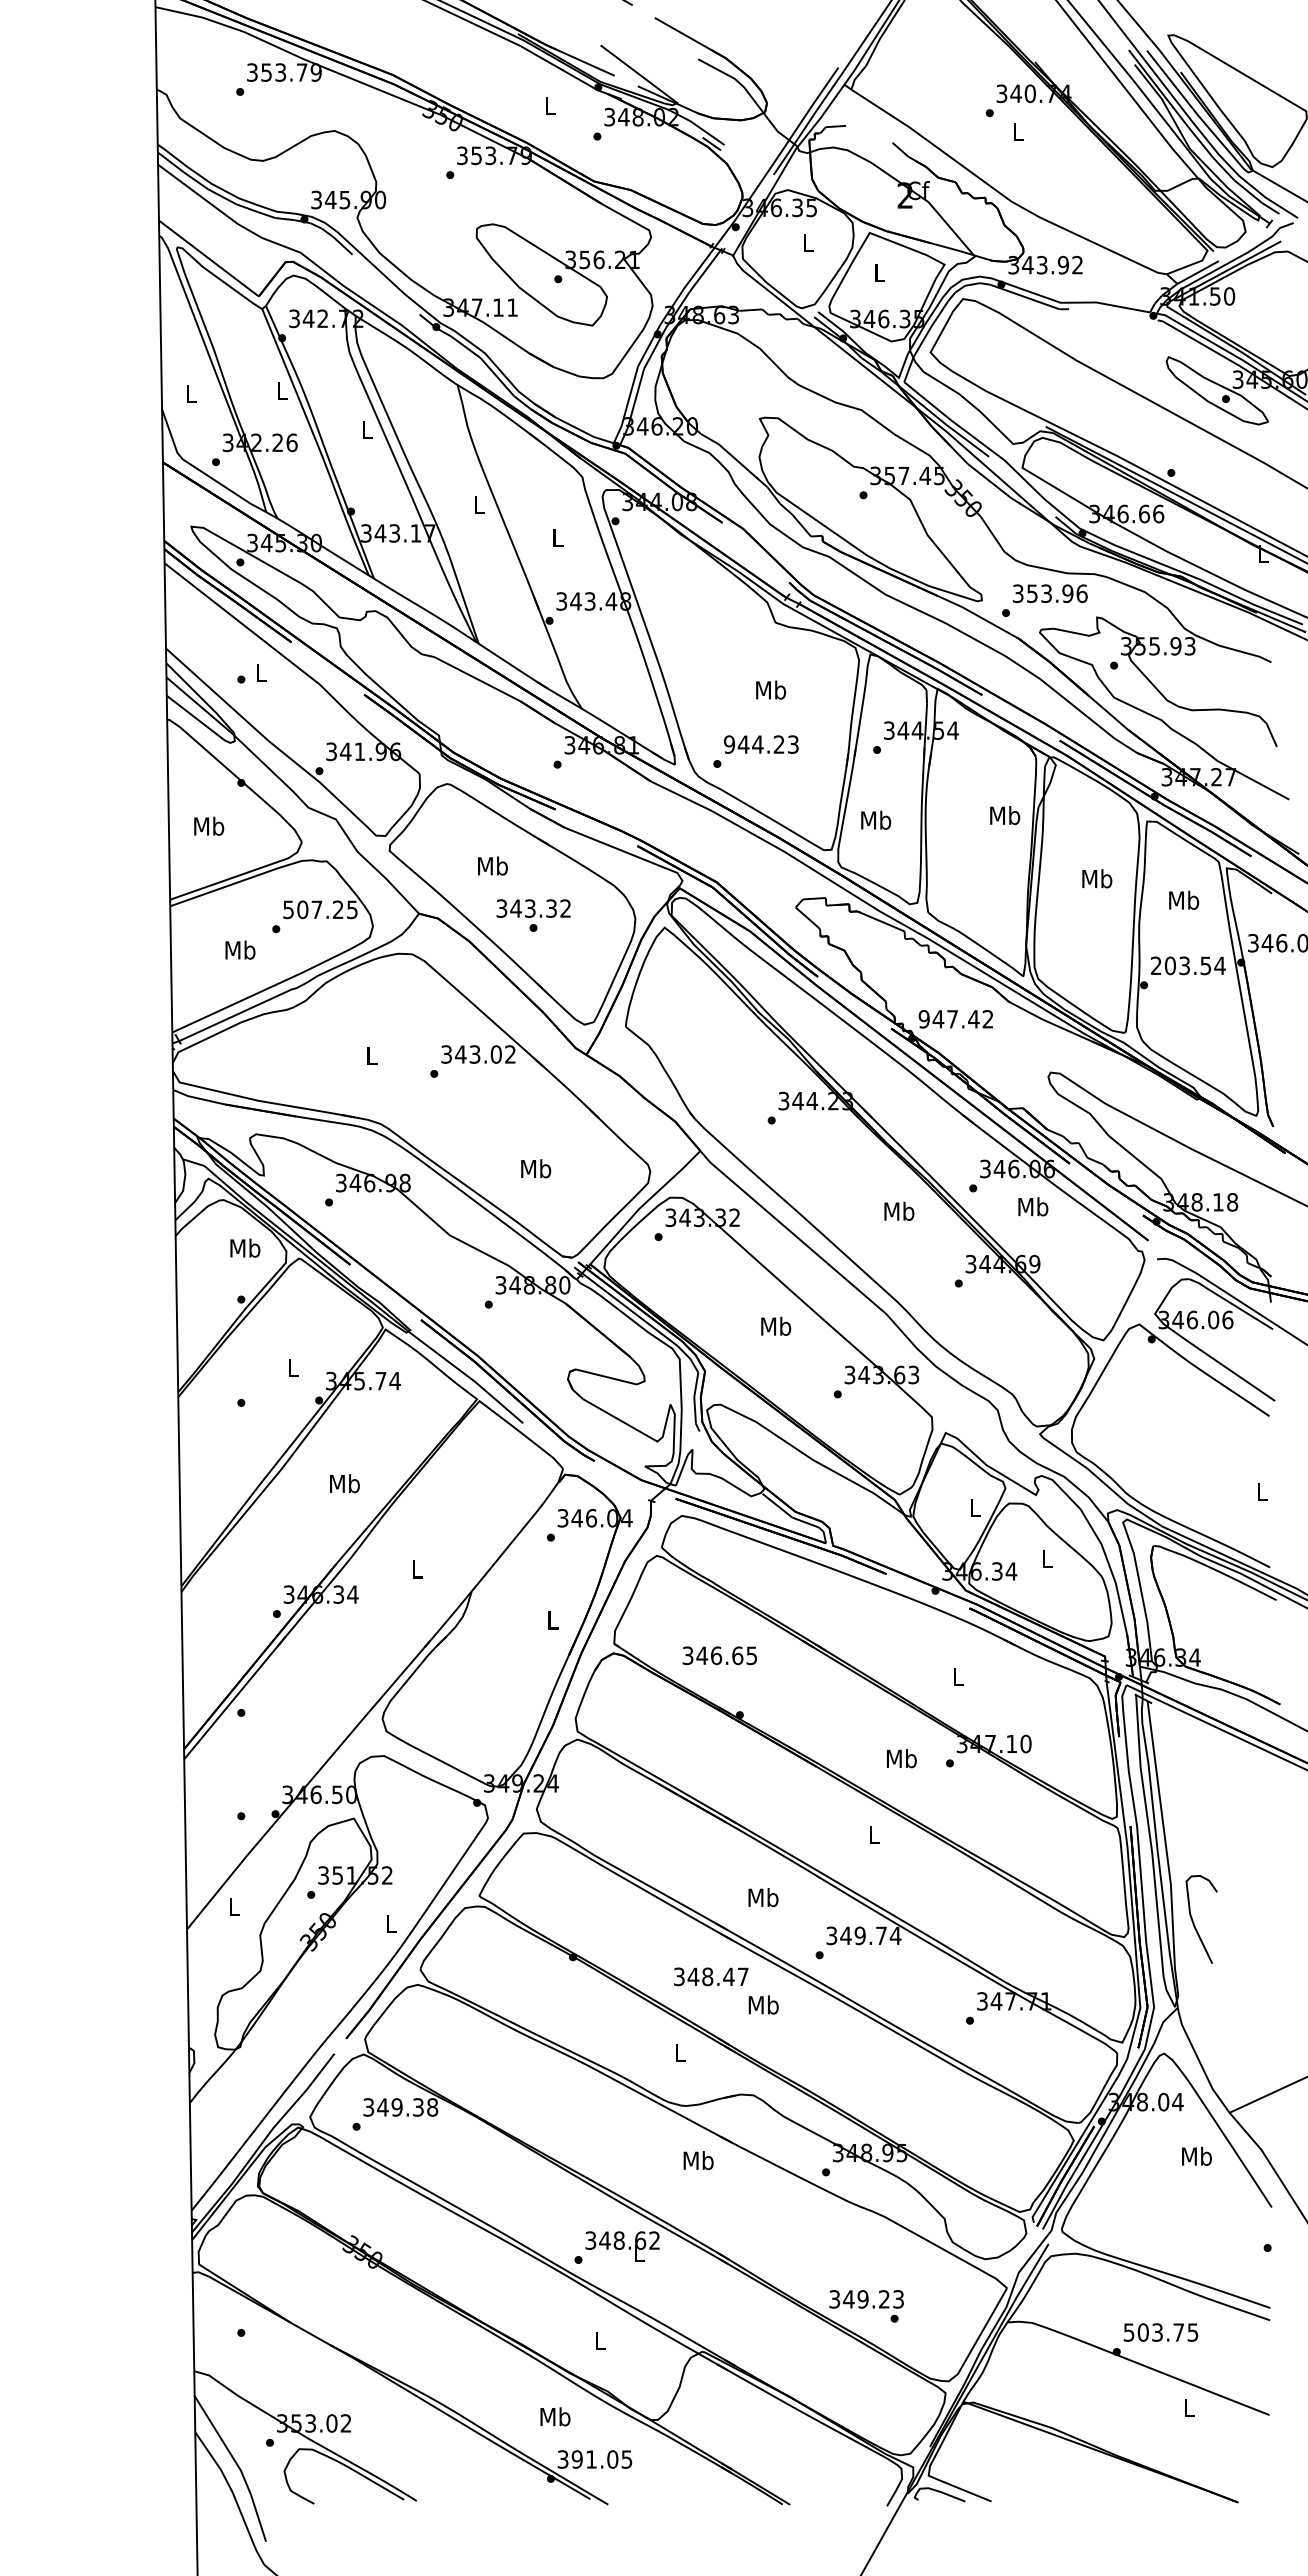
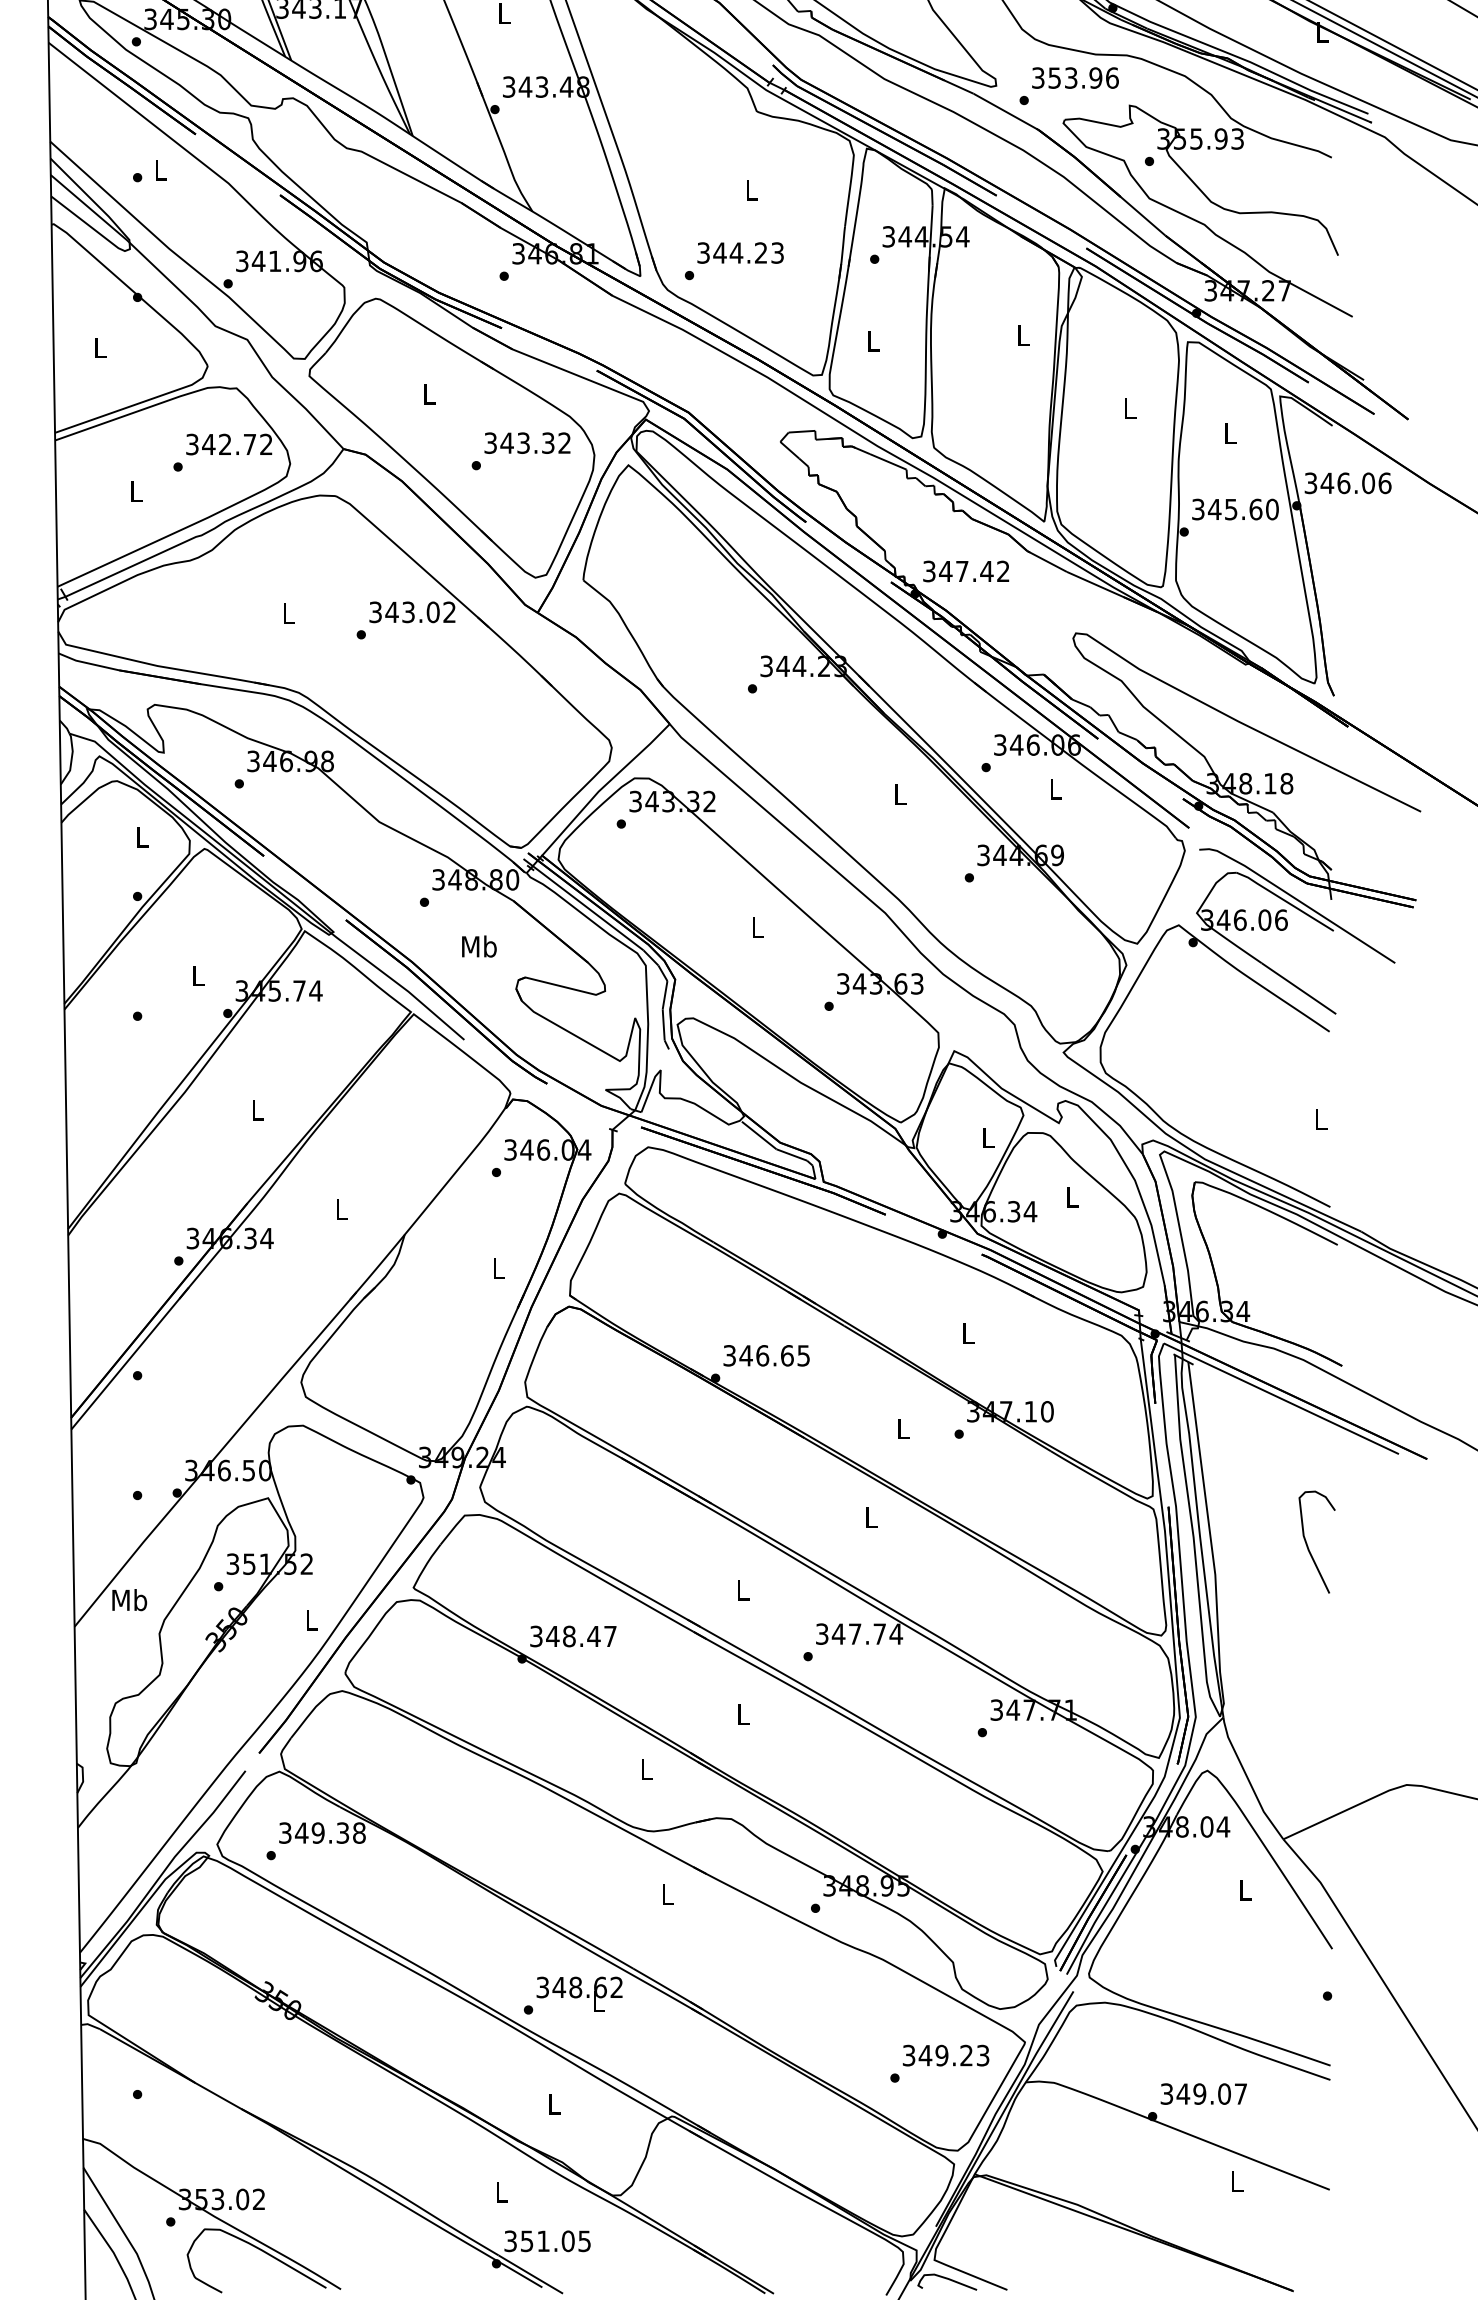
text: (771, 689) -> (752, 189), Mb -> L
text: (729, 744) -> (703, 252), 944.23 -> 344.23
text: (1005, 815) -> (1023, 335), Mb -> L
text: (876, 819) -> (874, 339), Mb -> L
text: (209, 825) -> (100, 346), Mb -> L
text: (492, 865) -> (428, 393), Mb -> L
text: (1097, 878) -> (1130, 408), Mb -> L
text: (1184, 899) -> (1231, 432), Mb -> L
text: (533, 908) -> (527, 443), moved
text: (320, 909) -> (229, 444), 507.25 -> 342.72
text: (240, 949) -> (136, 490), Mb -> L
text: (1187, 965) -> (1234, 509), 203.54 -> 345.60
text: (923, 1019) -> (928, 571), 947.42 -> 347.42
text: (536, 1168) -> (479, 946), moved
text: (1033, 1206) -> (1056, 788), Mb -> L
text: (899, 1210) -> (900, 793), Mb -> L
text: (245, 1247) -> (142, 836), Mb -> L
text: (776, 1325) -> (758, 926), Mb -> L
text: (344, 1483) -> (257, 1109), Mb -> L
text: (719, 1655) -> (766, 1355), moved
text: (901, 1758) -> (902, 1428), Mb -> L
text: (763, 1897) -> (742, 1589), Mb -> L
text: (234, 1905) -> (129, 1598), L -> Mb
curve: (1193, 1920) -> (1307, 1543), moved
text: (859, 1935) -> (854, 1633), 349.74 -> 347.74
text: (711, 1976) -> (573, 1636), moved
text: (763, 2004) -> (742, 1713), Mb -> L
text: (1196, 2155) -> (1245, 1888), Mb -> L
text: (698, 2160) -> (667, 1894), Mb -> L
text: (866, 2299) -> (945, 2055), moved
text: (1161, 2332) -> (1204, 2094), 503.75 -> 349.07
text: (555, 2416) -> (501, 2191), Mb -> L
text: (576, 2459) -> (526, 2241), 391.05 -> 351.05

